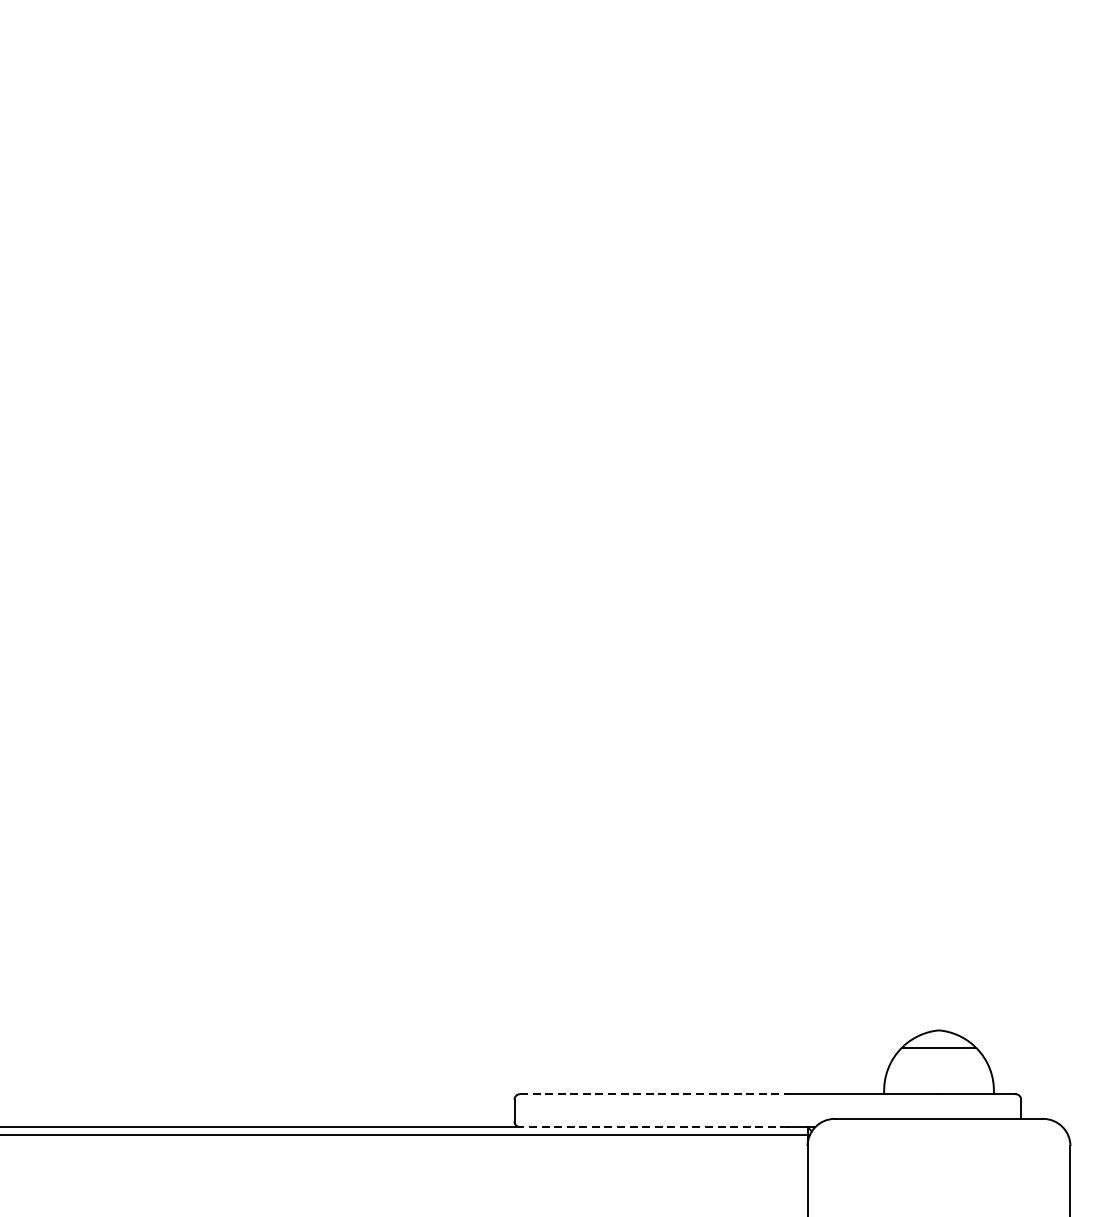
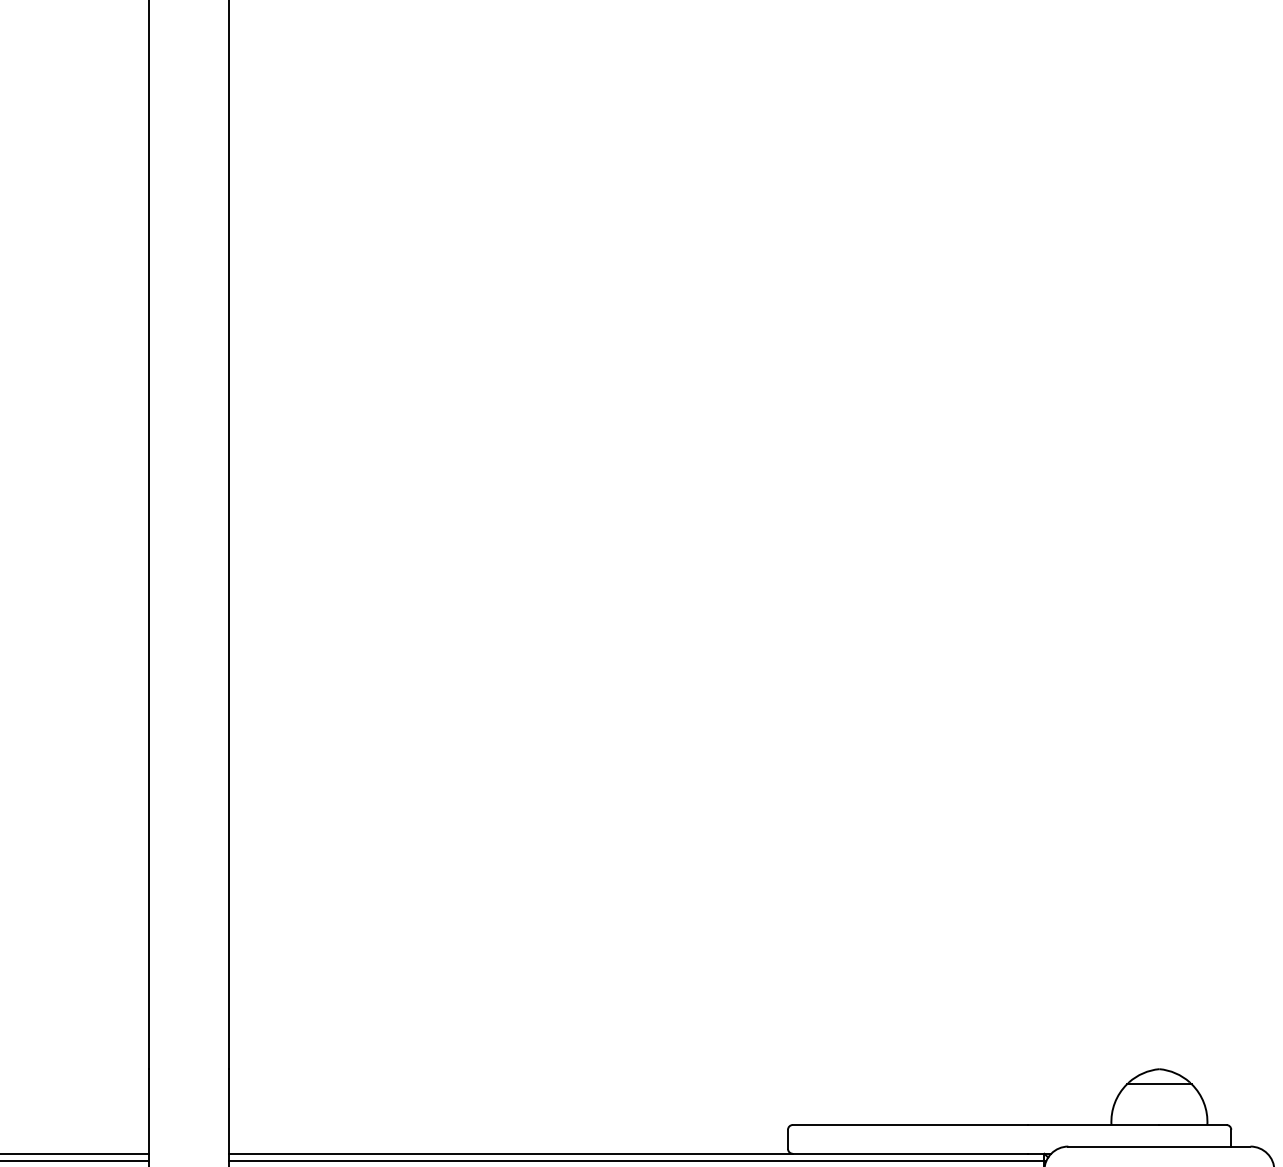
line: (654, 1094) -> (910, 1125), dashed -> solid
line: (653, 1126) -> (909, 1153), dashed -> solid

